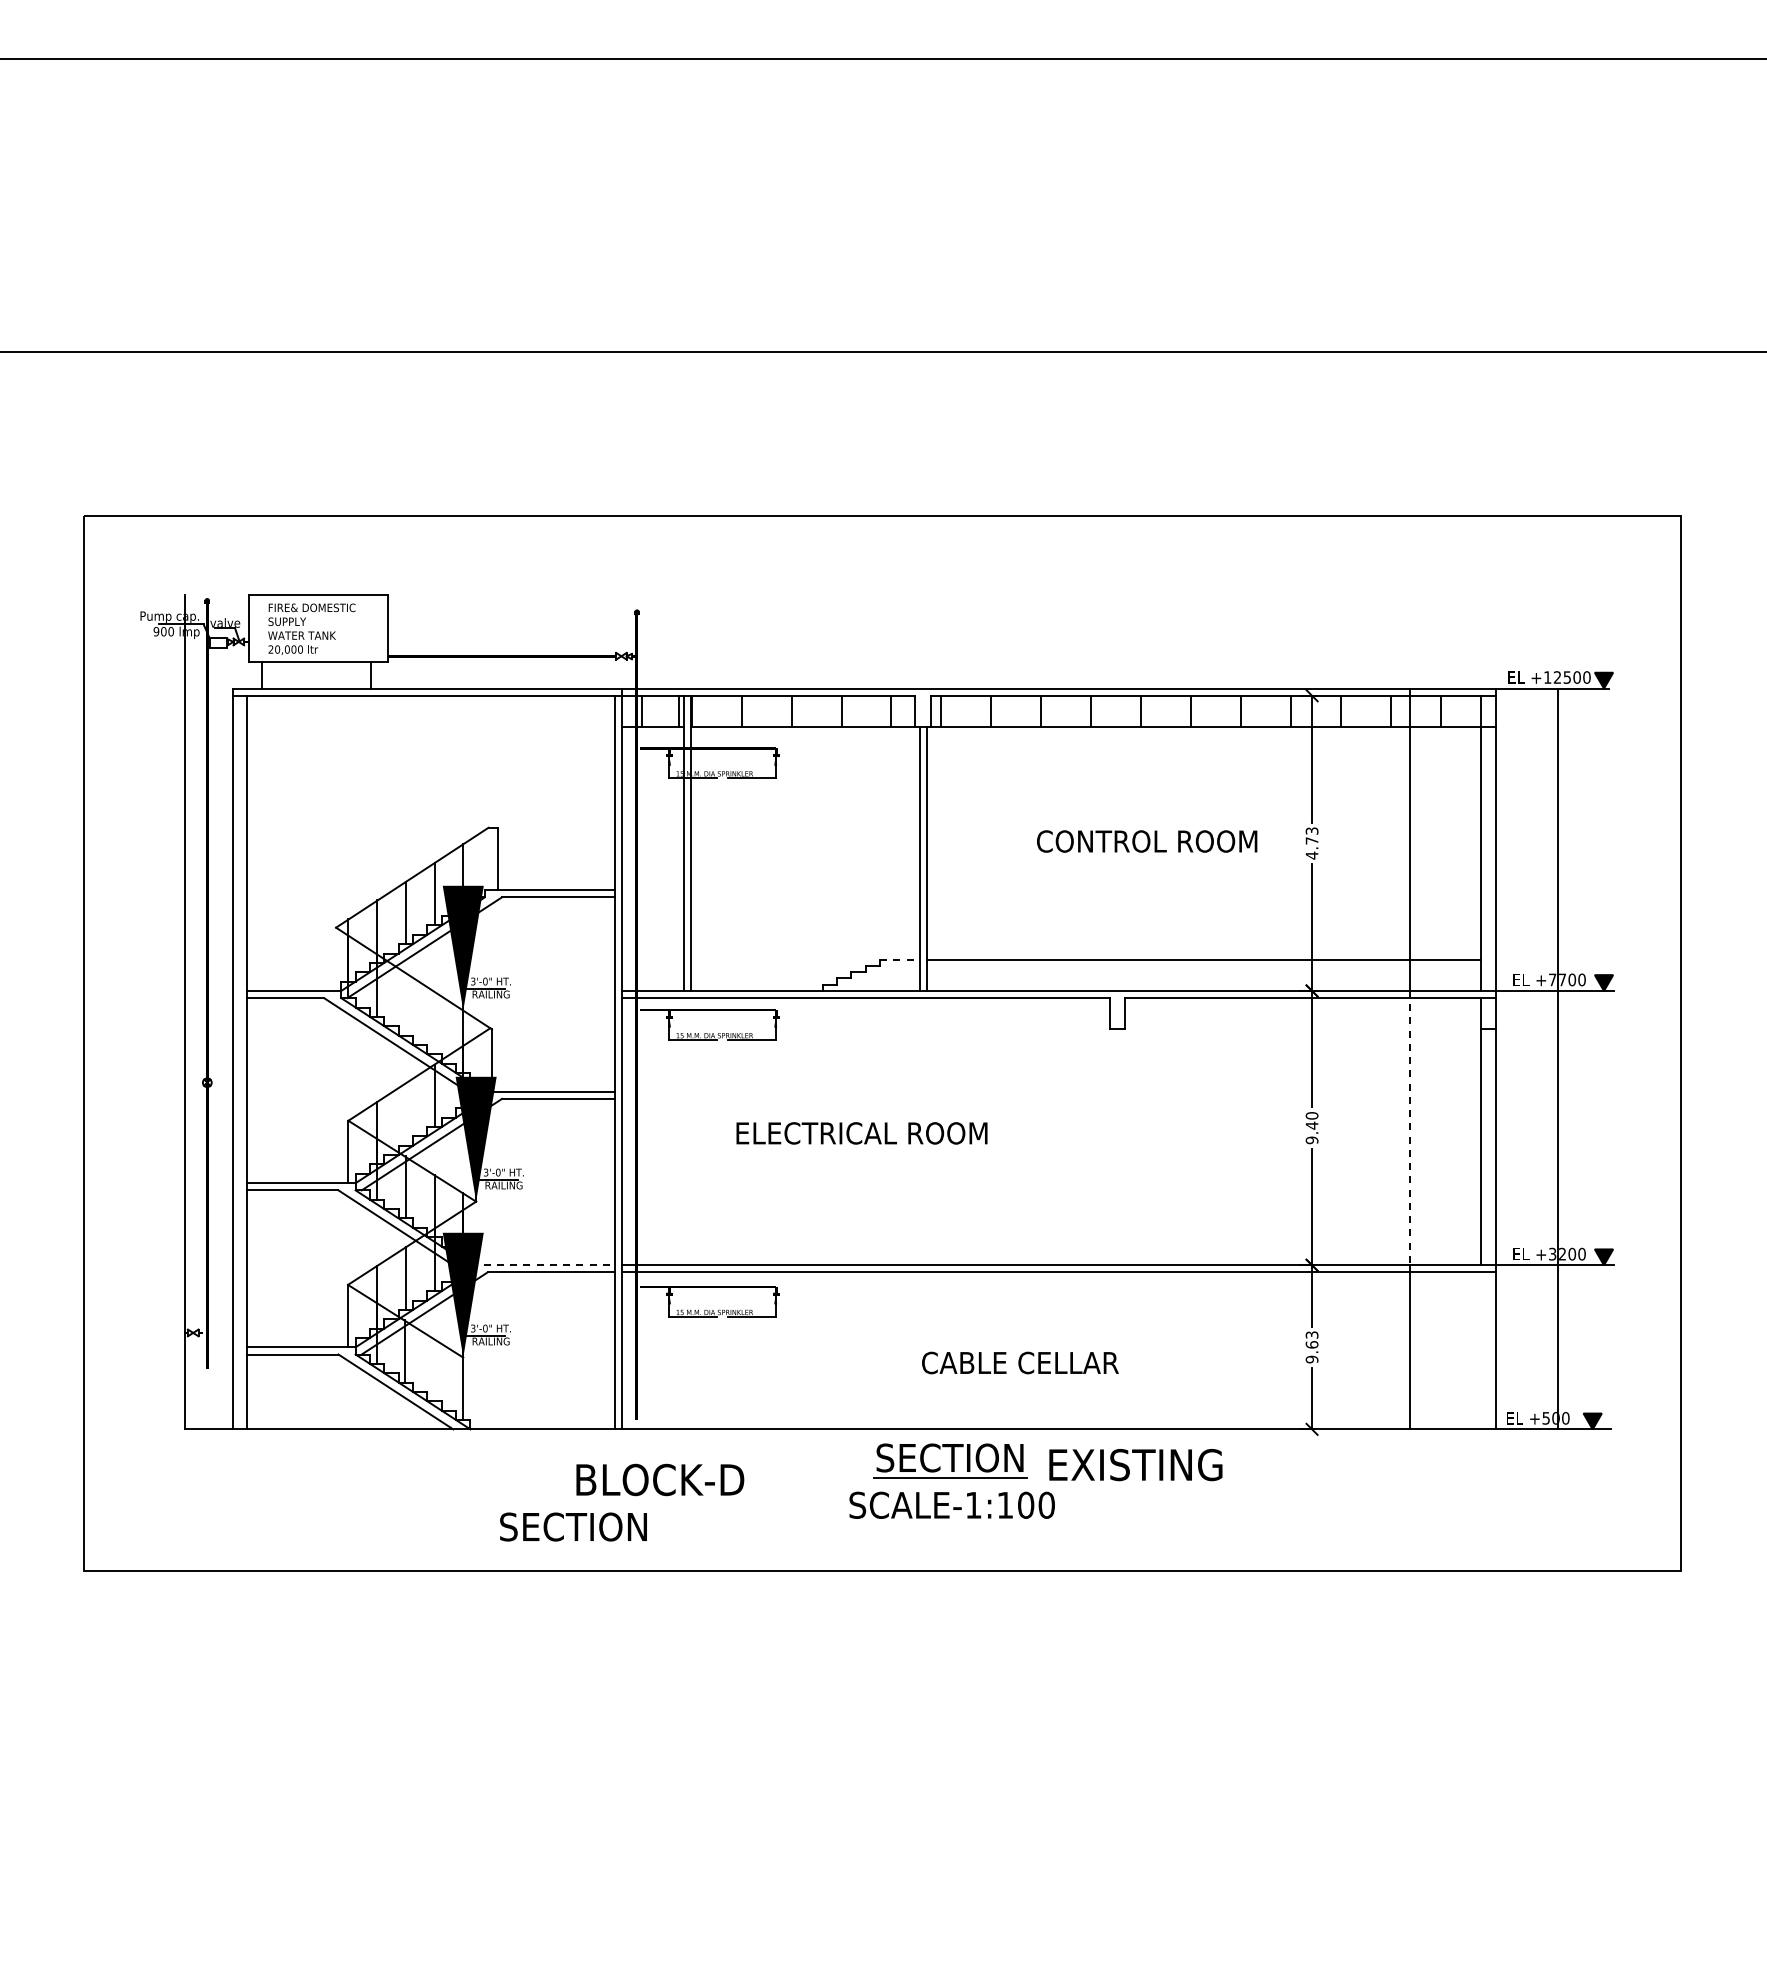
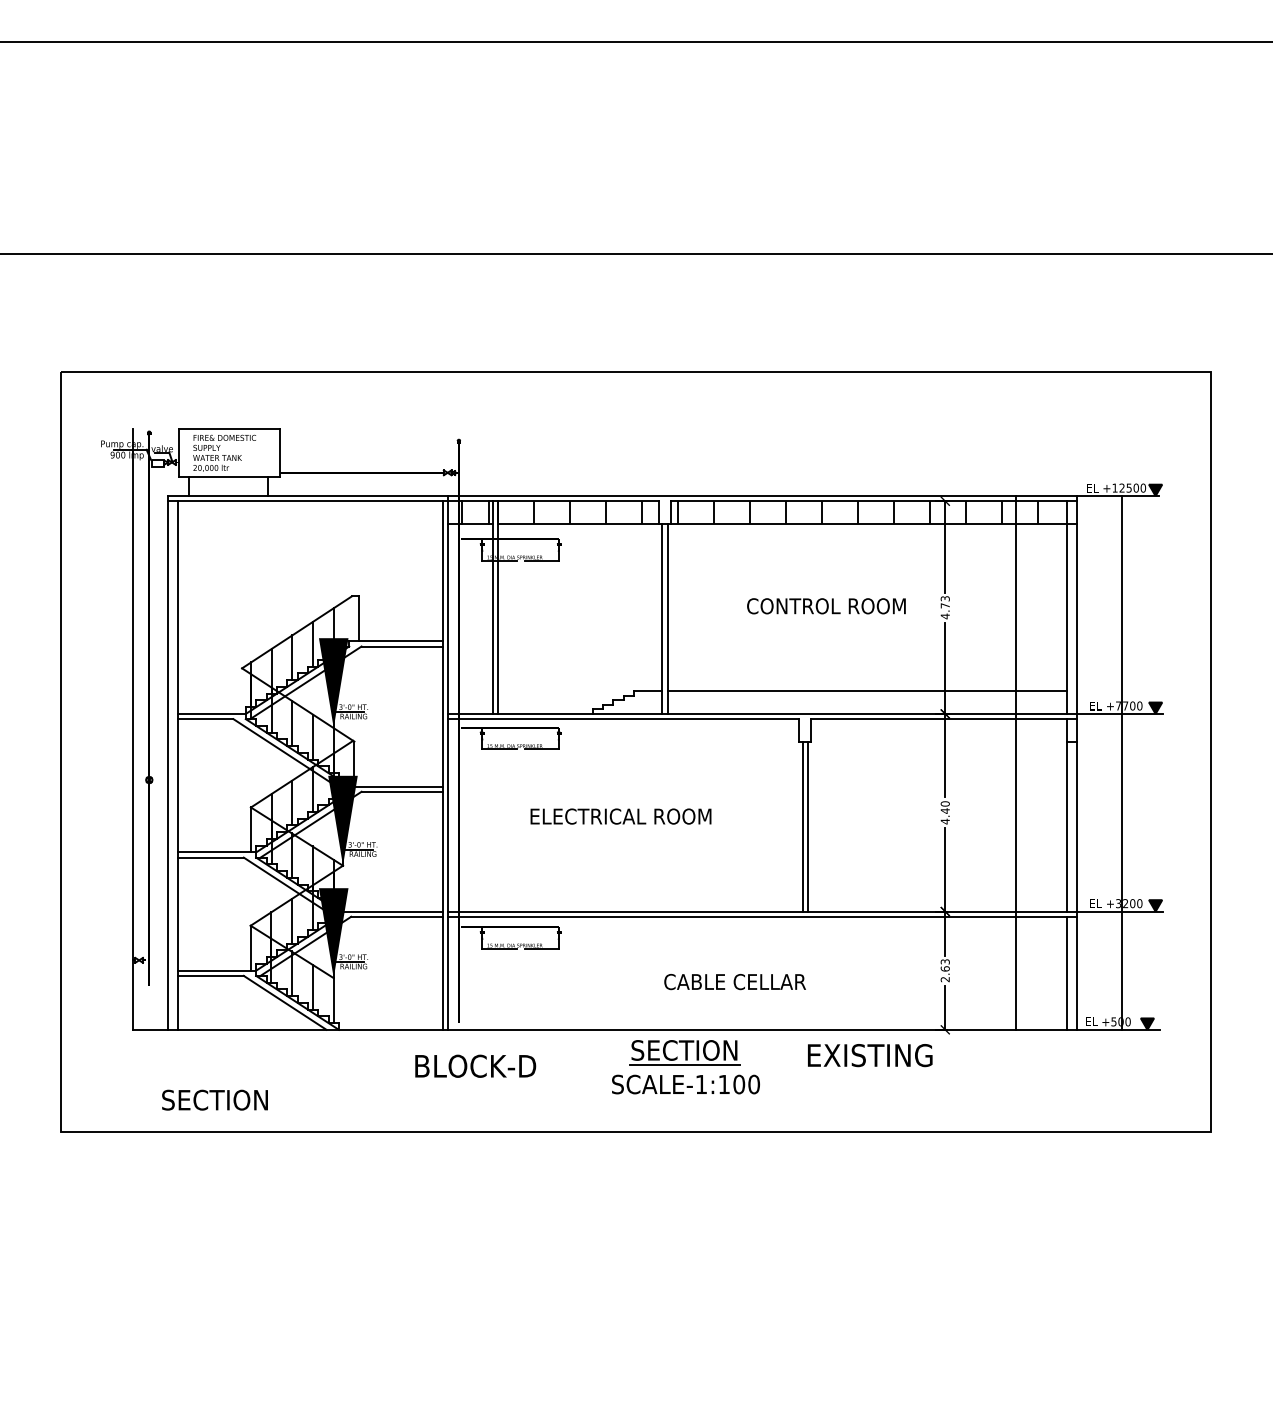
line: (899, 959) -> (648, 691), dashed -> solid
line: (405, 1004) -> (292, 723), added
line: (434, 1022) -> (312, 736), added
line: (405, 1114) -> (292, 802), added
line: (1409, 1128) -> (1015, 813), dashed -> solid
text: (1311, 1140) -> (944, 821), 9.40 -> 4.40
line: (1113, 1147) -> (802, 826), added
line: (1121, 1147) -> (807, 826), added
line: (543, 1265) -> (391, 911), dashed -> solid
line: (1481, 1350) -> (1067, 973), added
text: (1311, 1359) -> (944, 979), 9.63 -> 2.63
line: (434, 1369) -> (312, 986), added
text: (1135, 1465) -> (869, 1055), moved
text: (573, 1526) -> (215, 1099), moved

